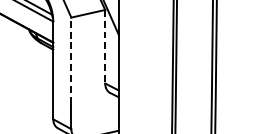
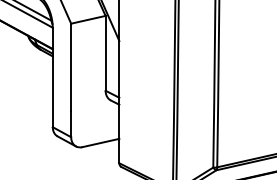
line: (105, 46) -> (105, 53), dashed -> solid
line: (71, 60) -> (71, 67), dashed -> solid

